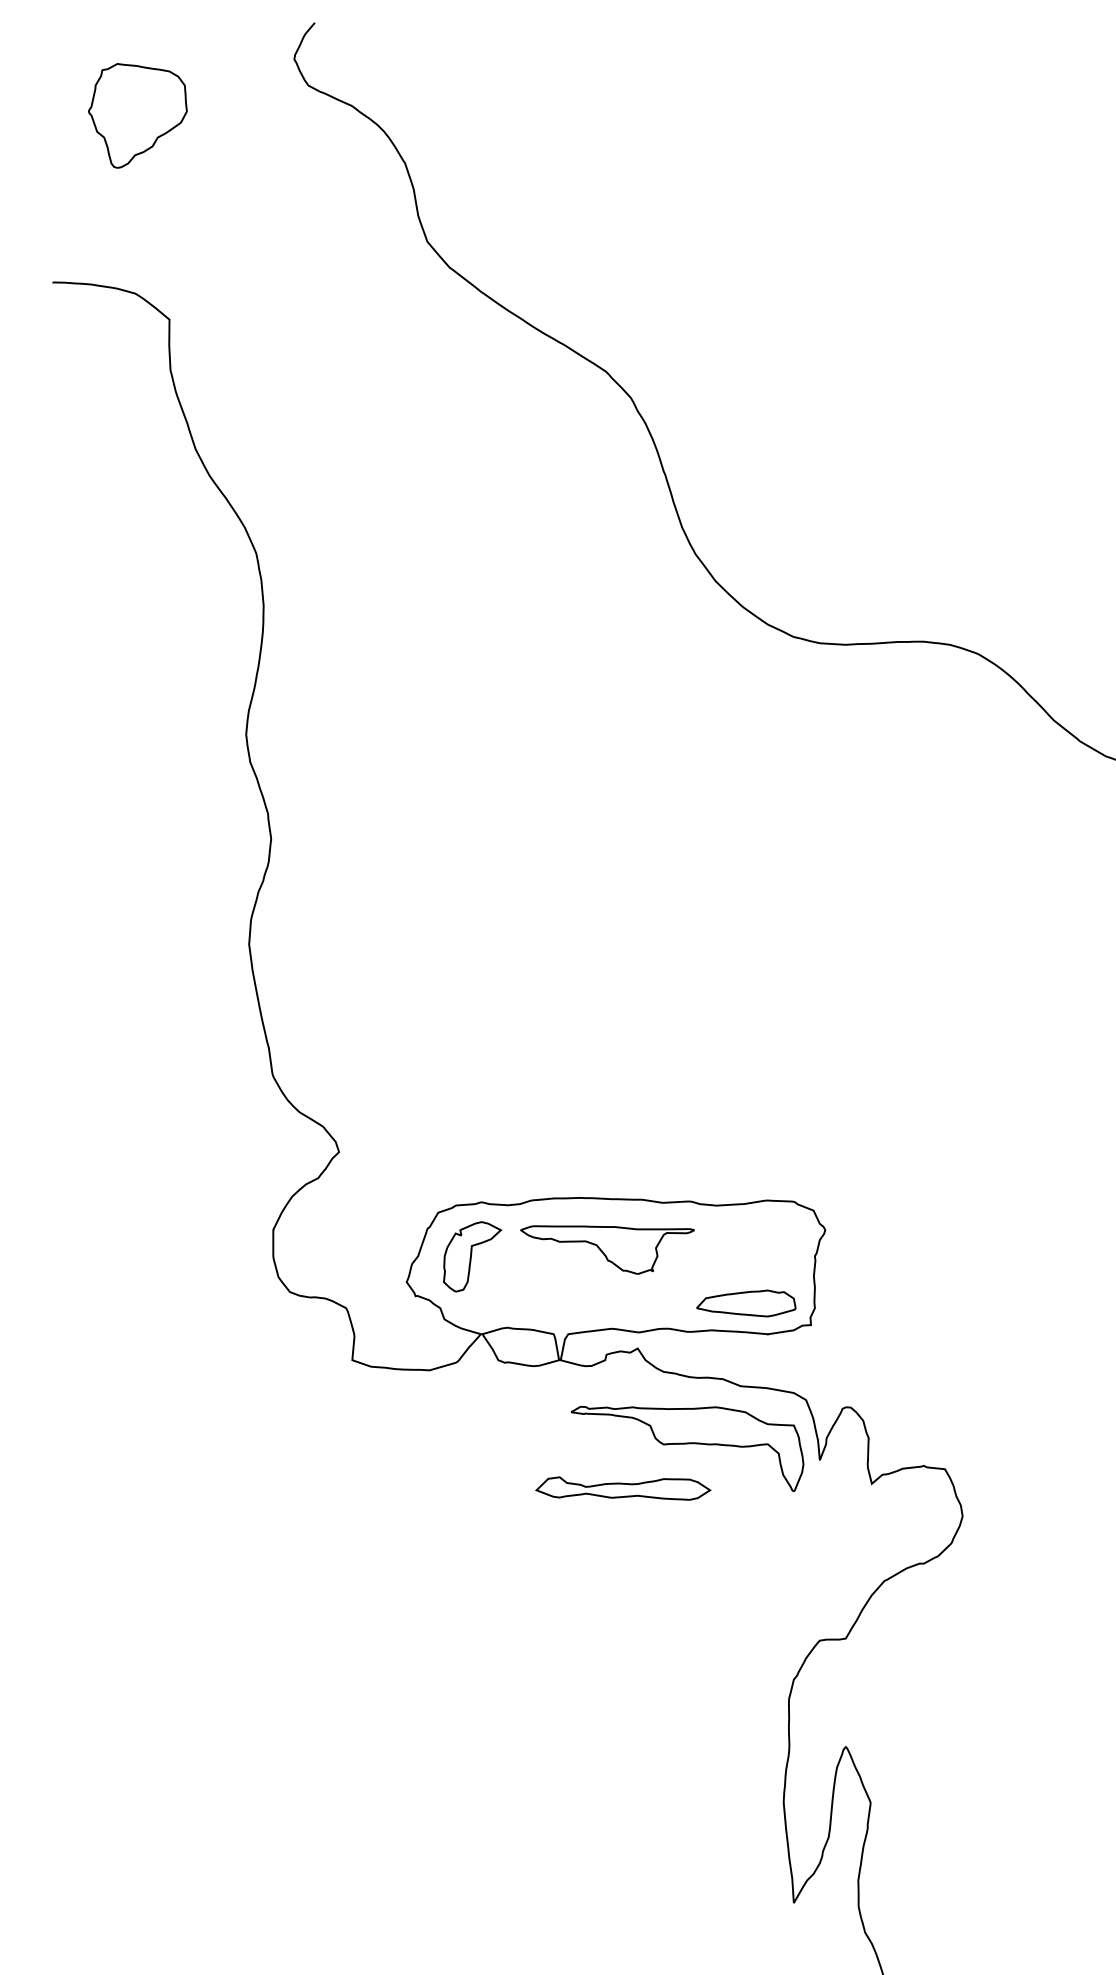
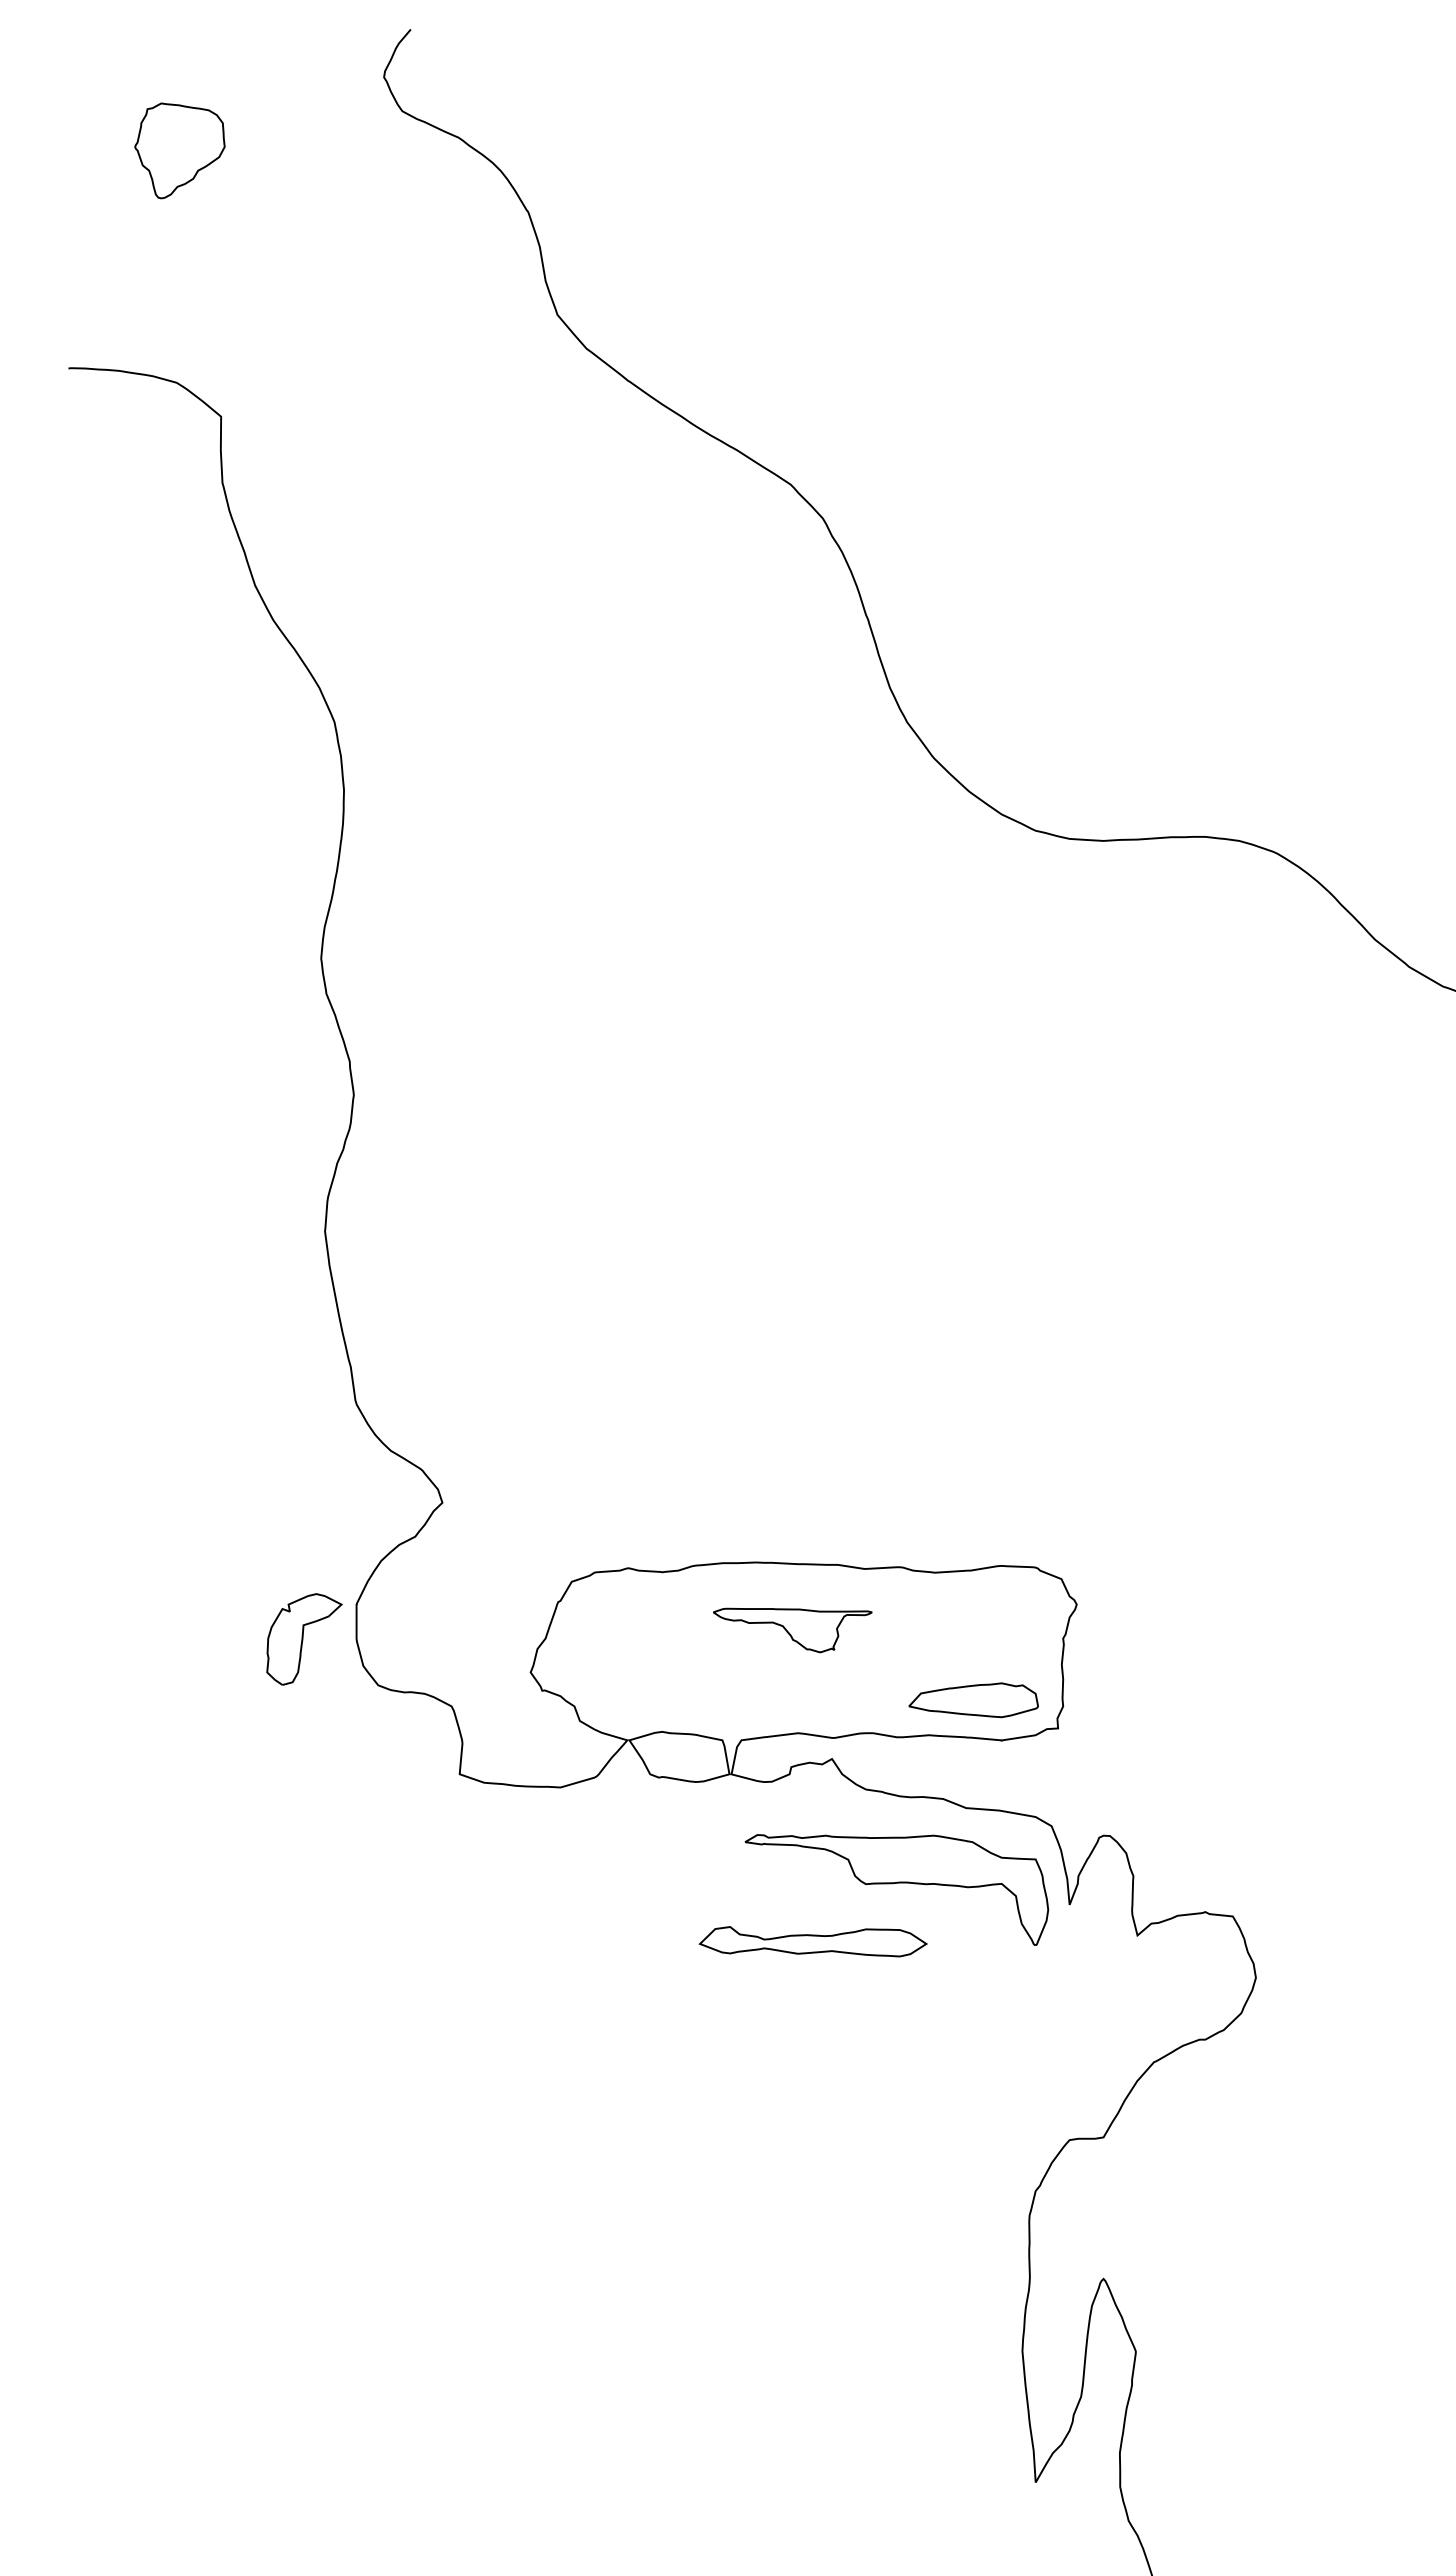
part: (137, 115) -> (179, 150), size x0.7
part: (607, 1250) -> (792, 1630), size x0.7
part: (472, 1256) -> (304, 1639), moved

